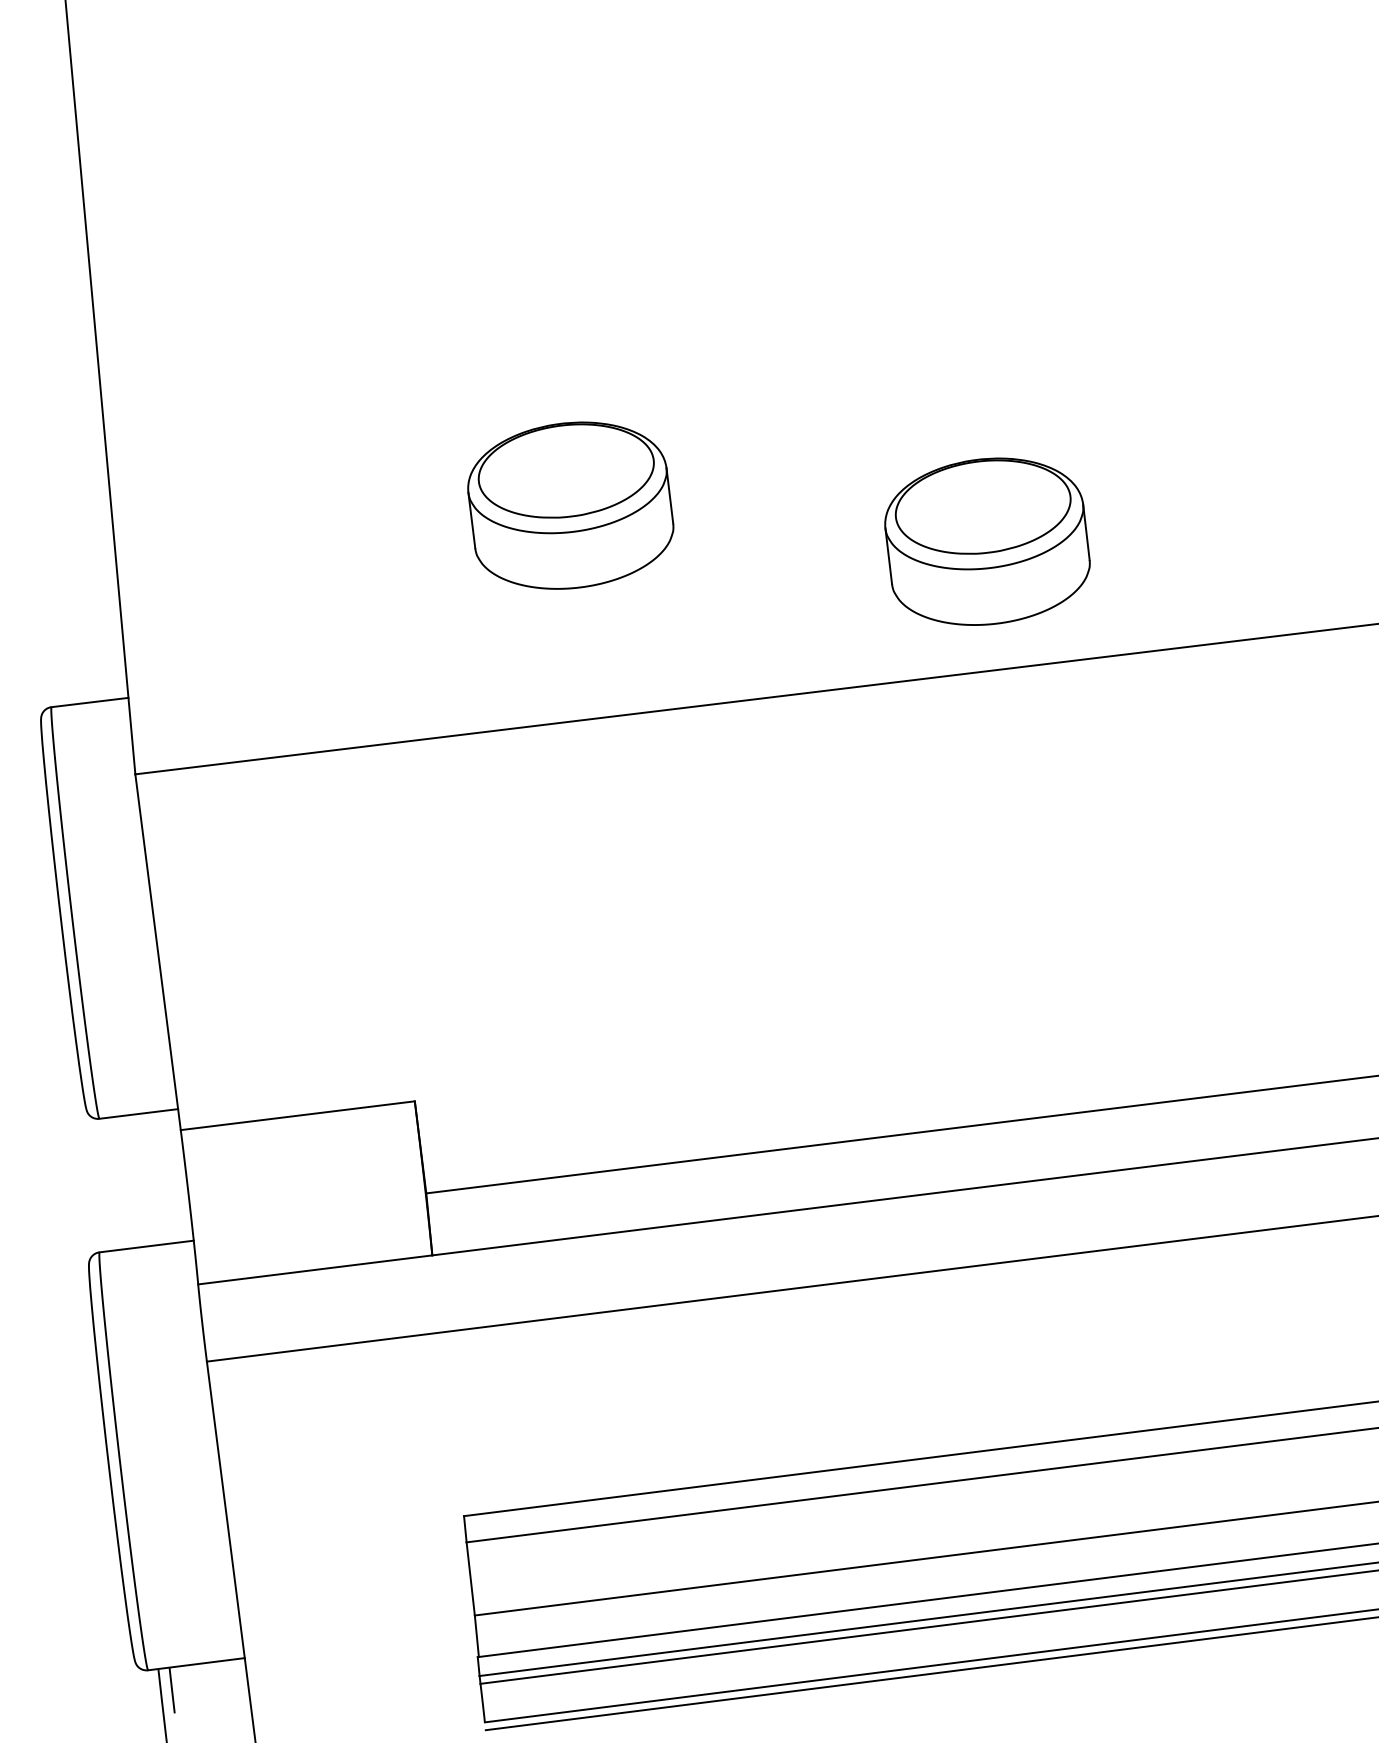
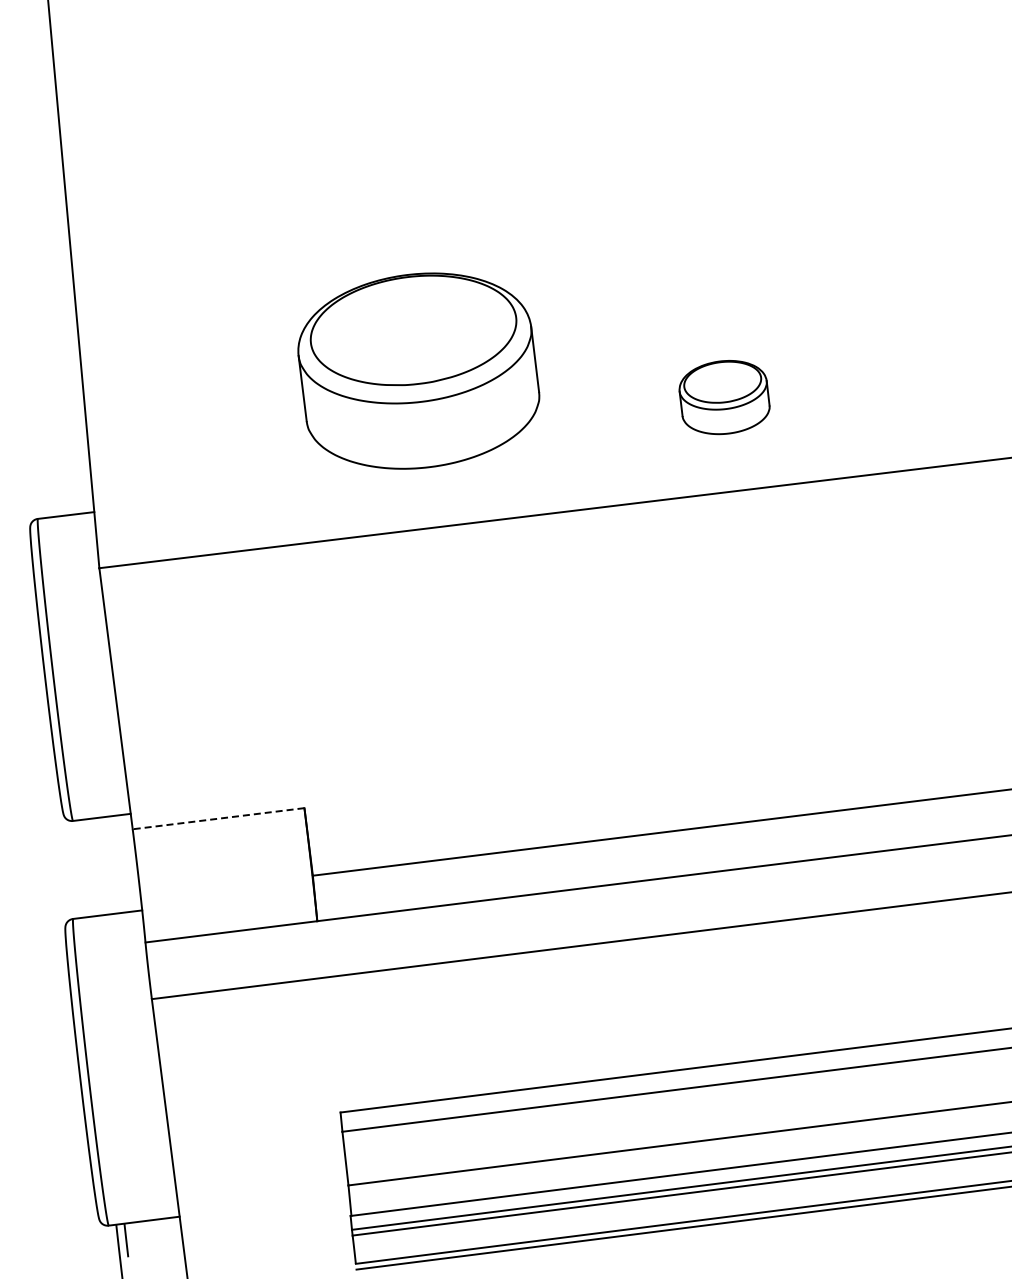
part: (570, 504) -> (418, 370), size x1.6
part: (987, 541) -> (724, 397), size x0.6
line: (297, 1115) -> (218, 818), solid -> dashed

